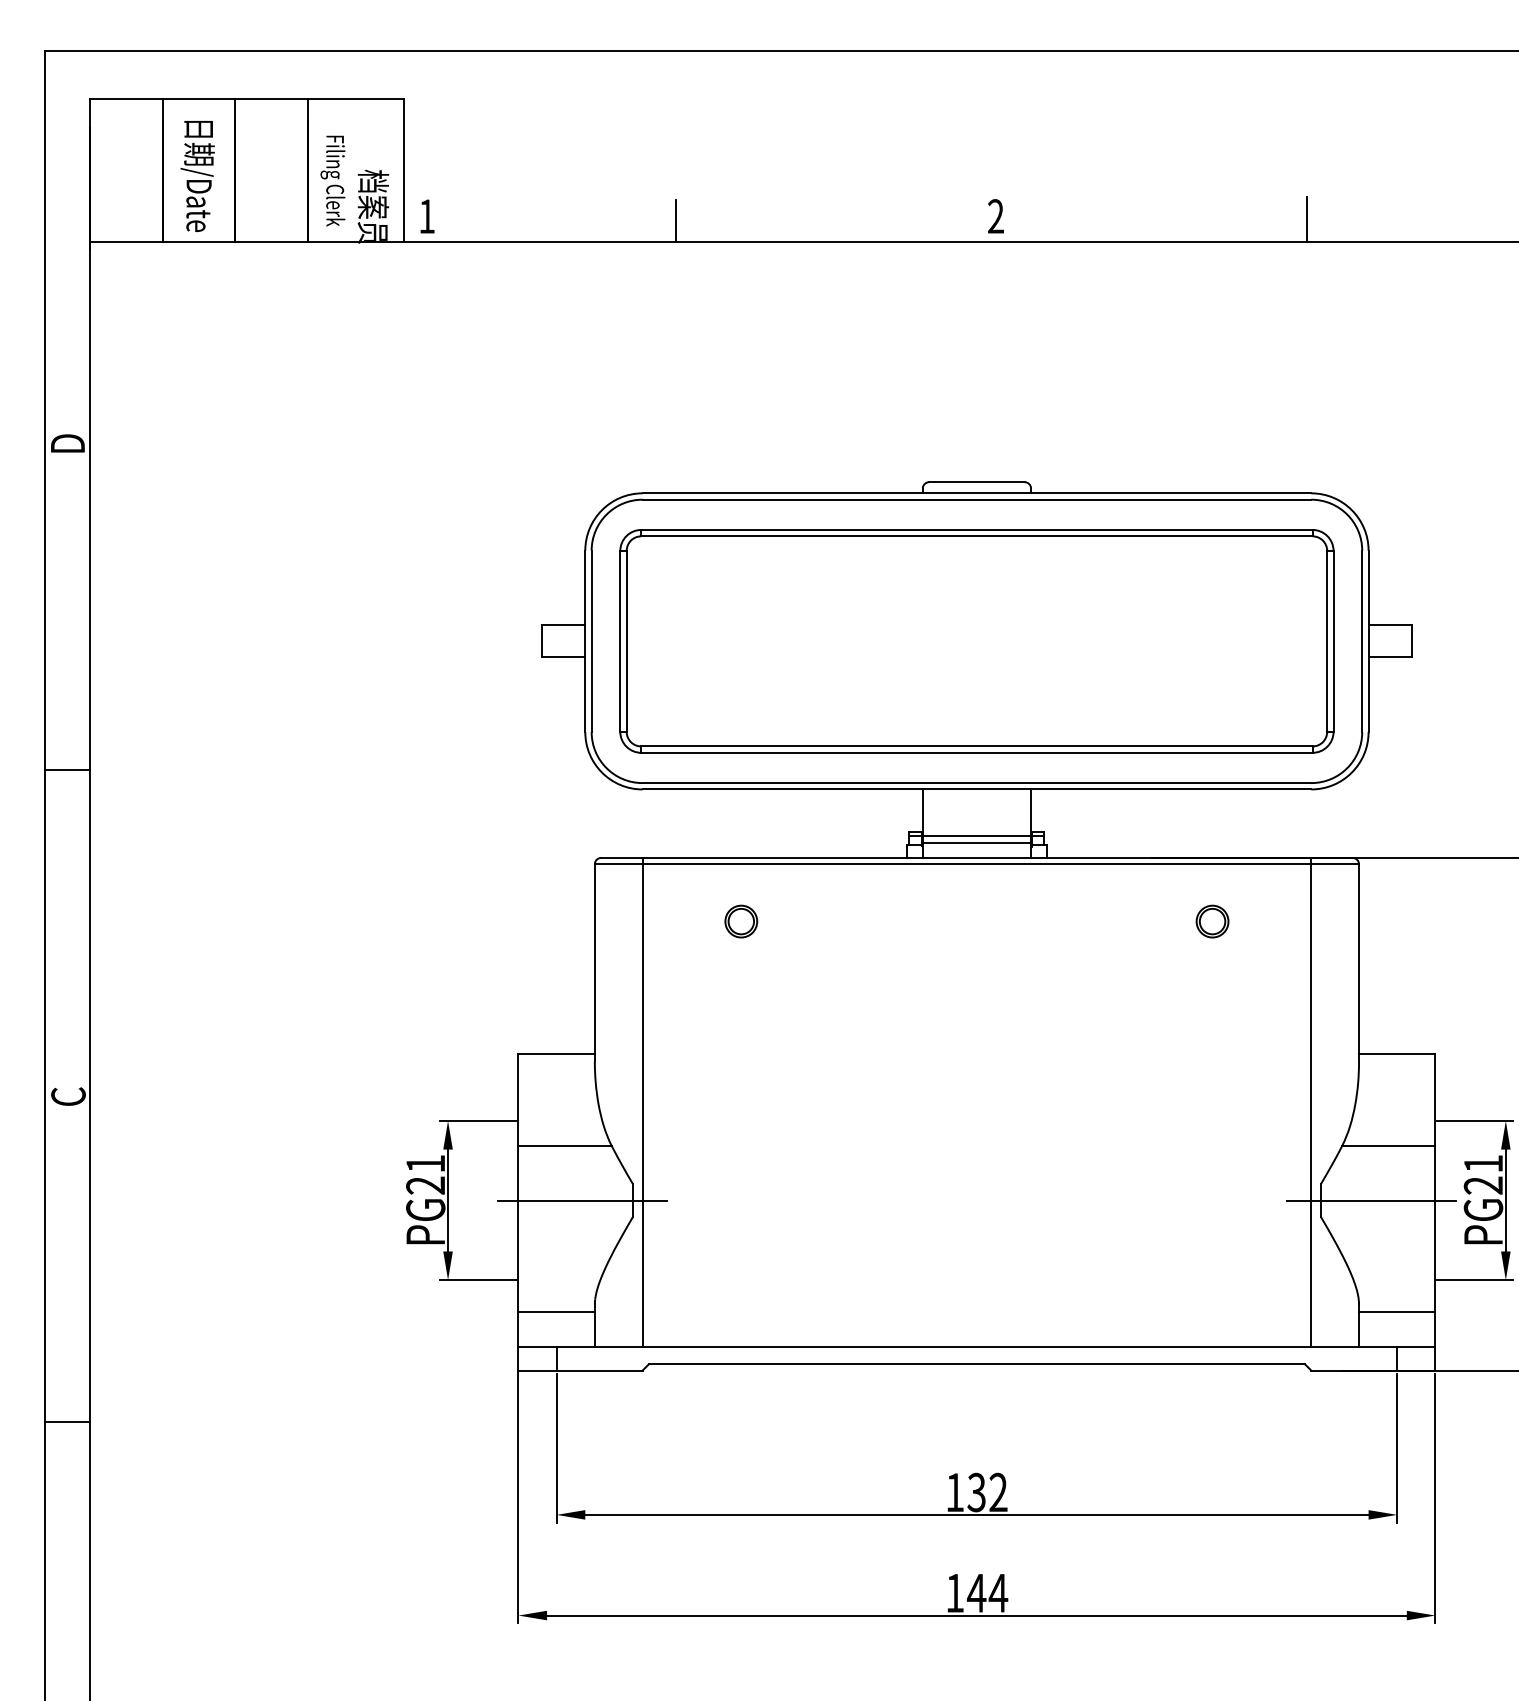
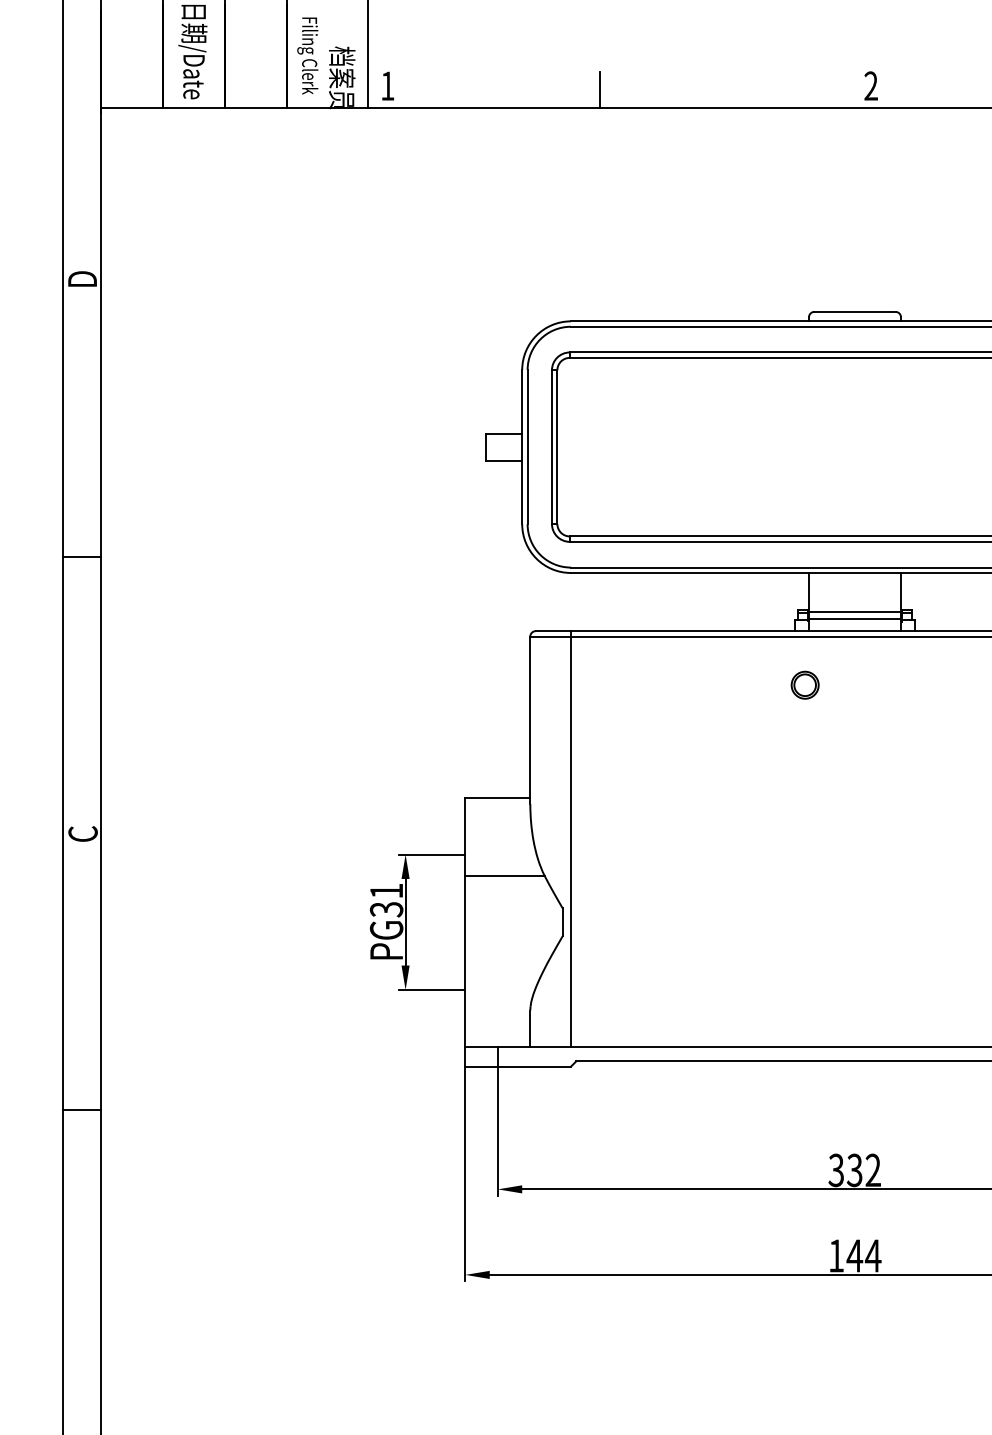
part: (741, 921) -> (805, 685), moved
text: (425, 1185) -> (386, 909), PG21 -> PG31
line: (582, 1200) -> (519, 922), removed
line: (556, 1311) -> (497, 1016), removed
text: (954, 1492) -> (835, 1170), 132 -> 332

